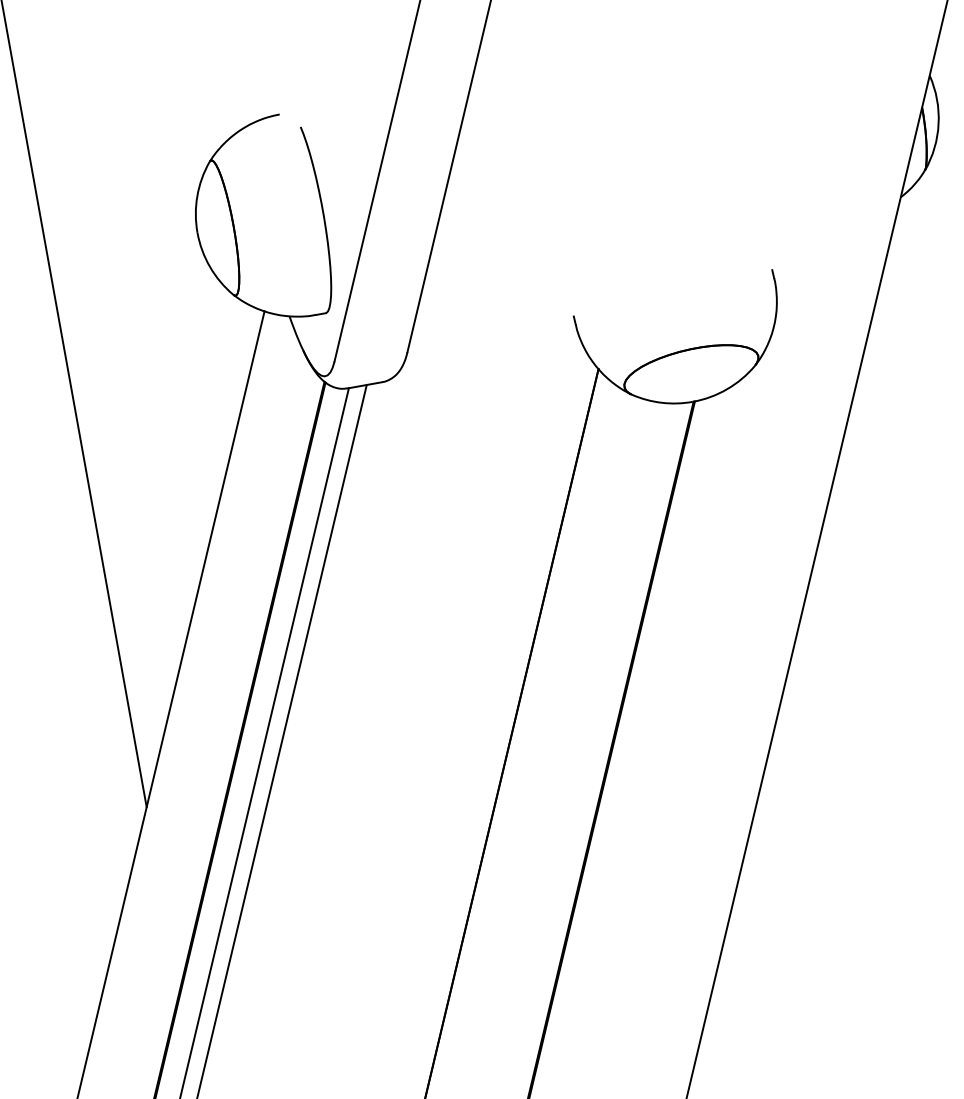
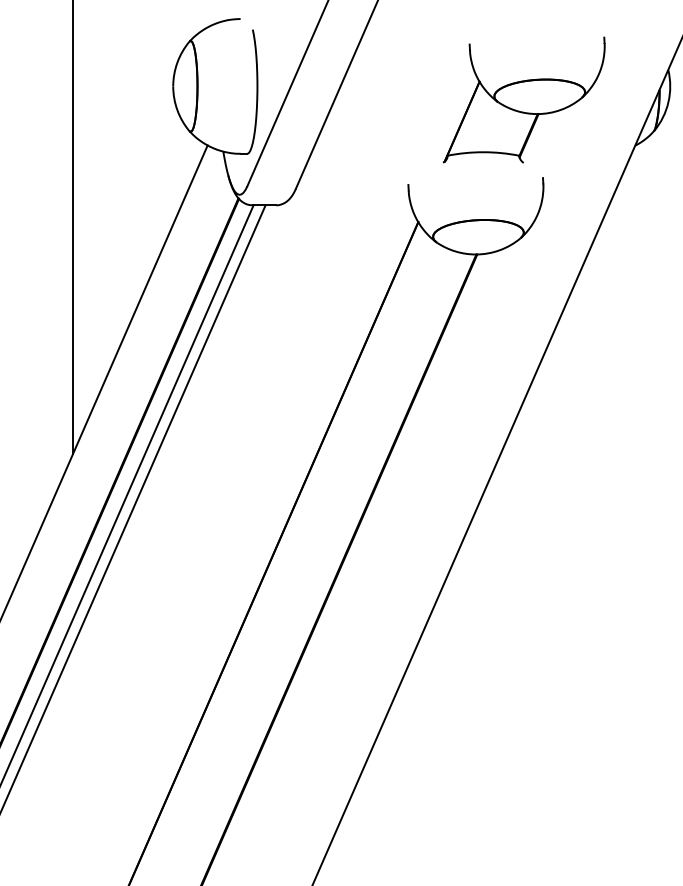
part: (723, 158) -> (524, 99), added

